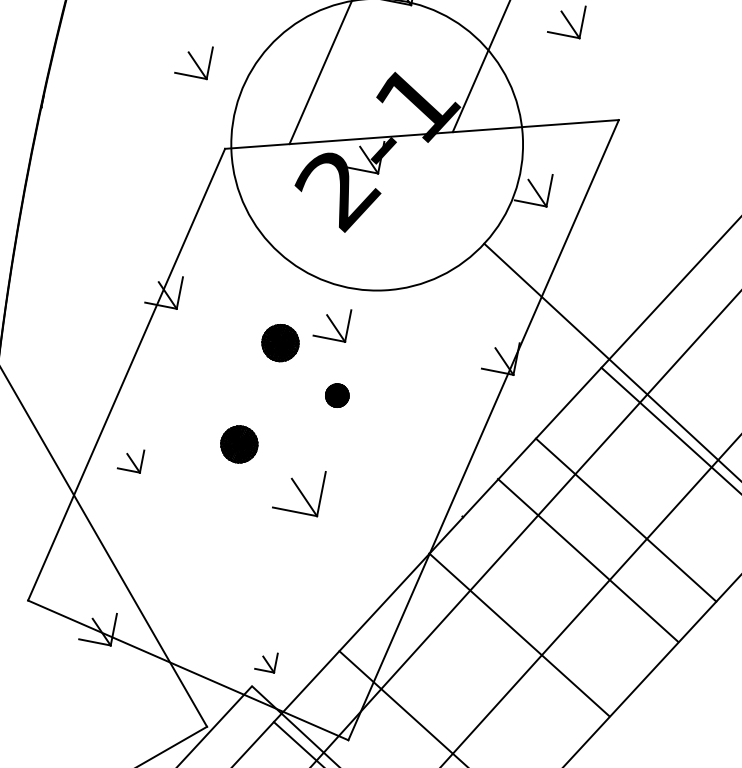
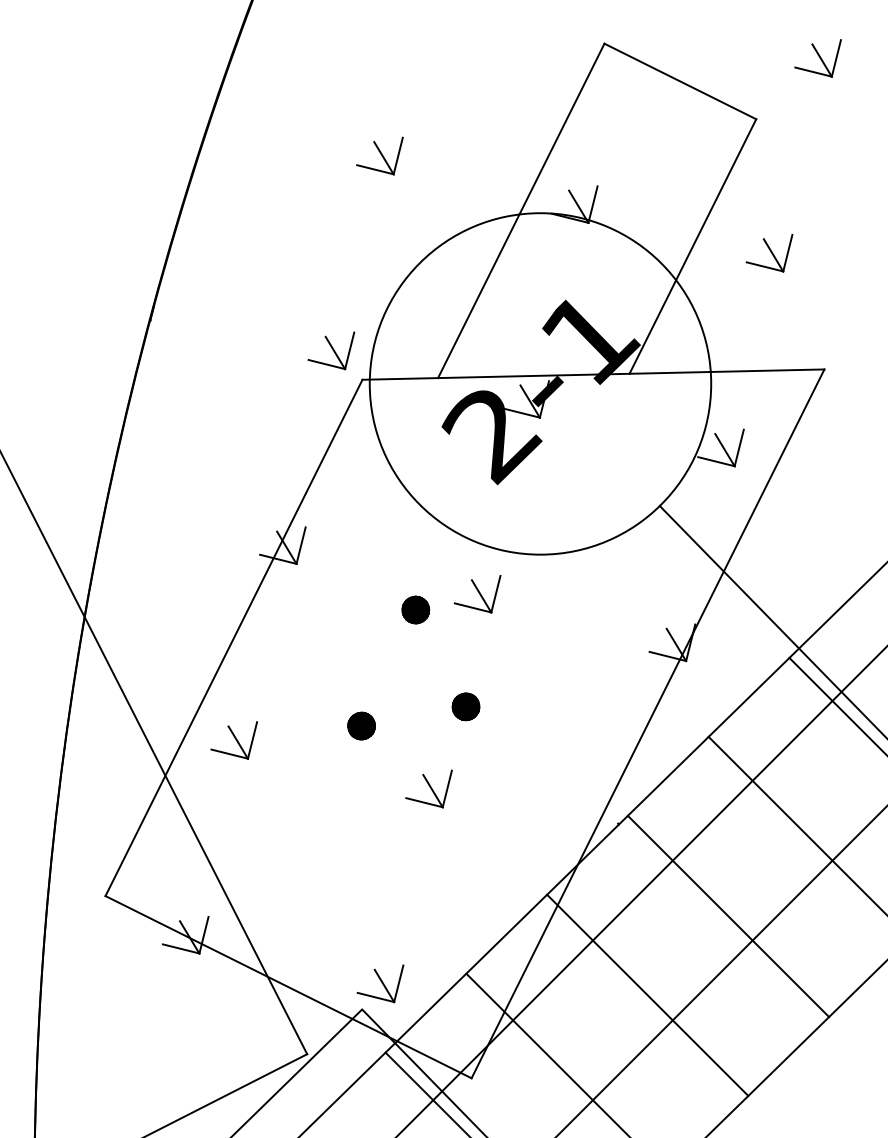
part: (194, 63) -> (331, 350), moved
part: (280, 342) -> (415, 609), size x0.62
part: (336, 395) -> (465, 706), moved
part: (239, 443) -> (361, 725), size x0.62
part: (130, 462) -> (233, 740), size x1.43
part: (299, 494) -> (428, 788), size x0.71
line: (588, 560) -> (728, 916), moved
line: (519, 634) -> (647, 994), moved
part: (266, 663) -> (380, 983), size x1.67

